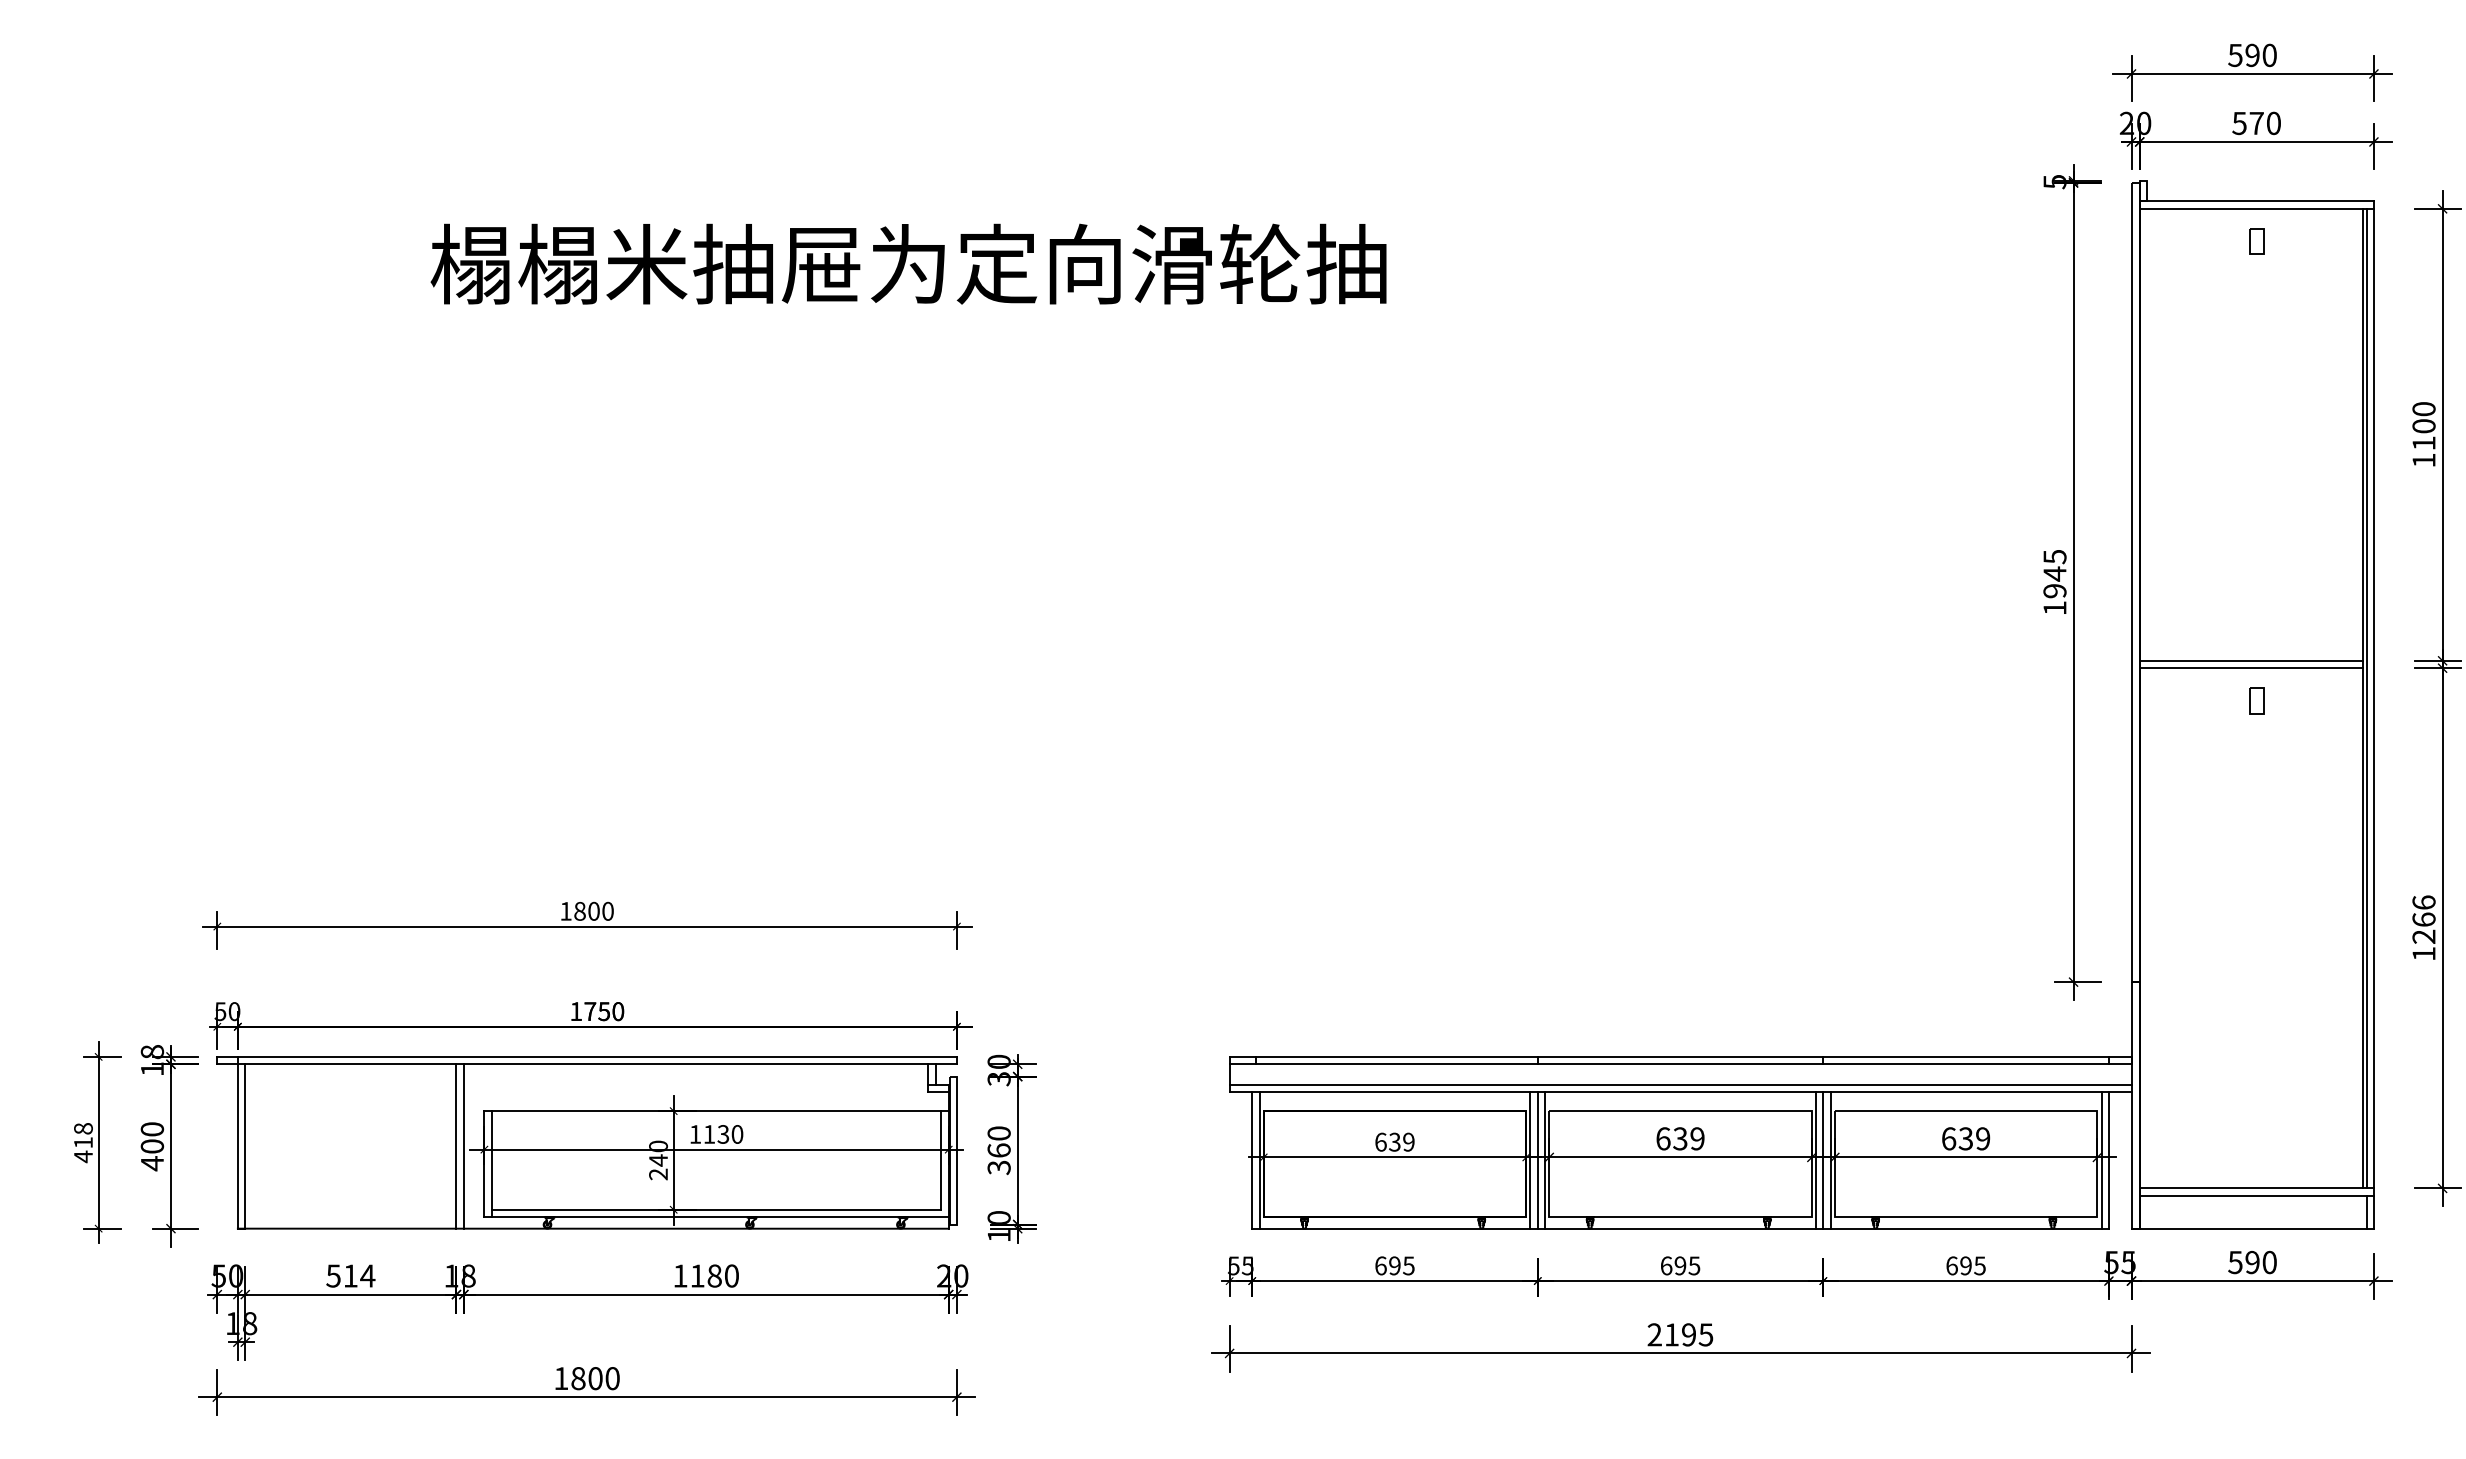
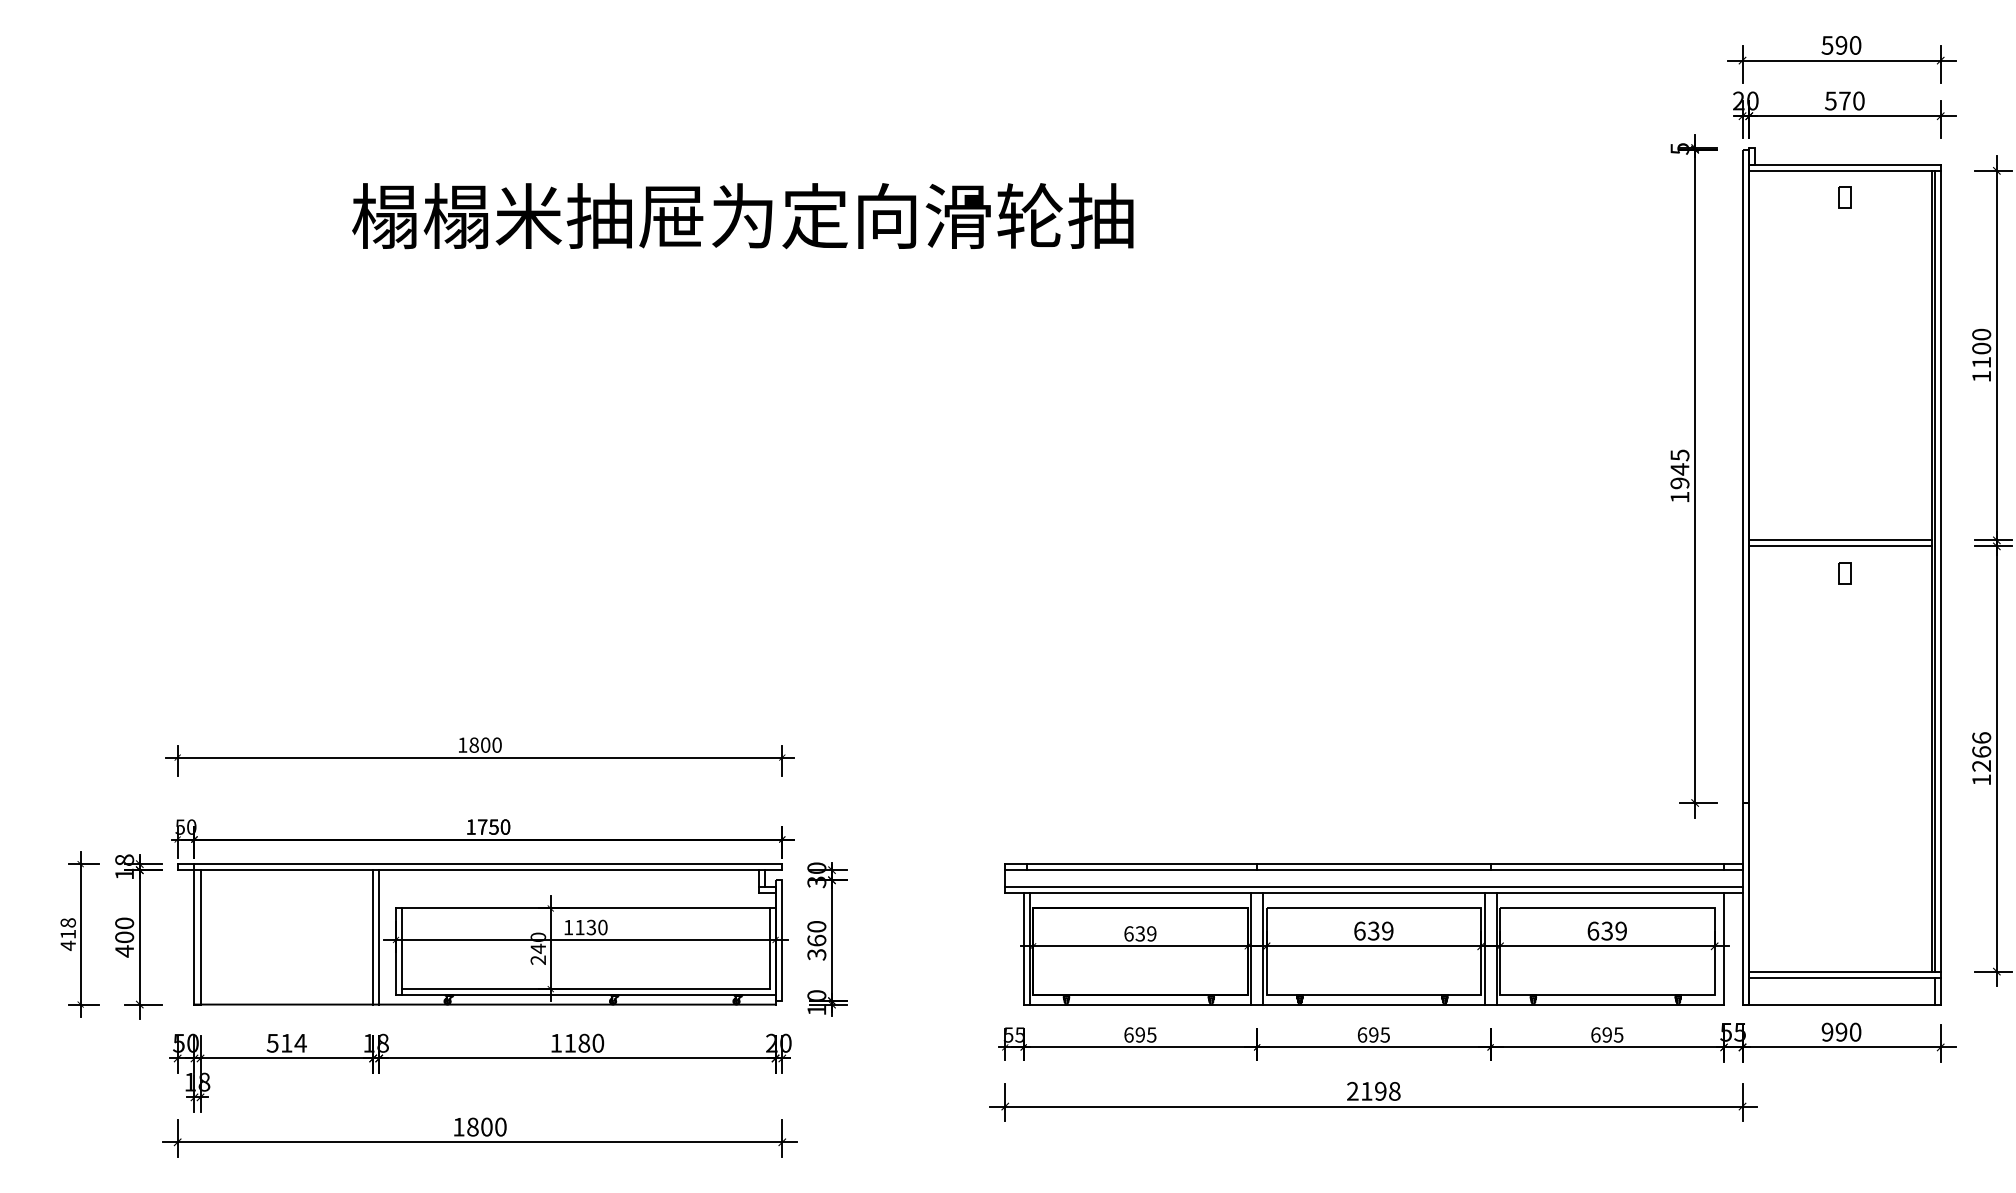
line: (1537, 1160) -> (1256, 948), removed
line: (1823, 1160) -> (1490, 948), removed
line: (2101, 1160) -> (1717, 948), removed
text: (2235, 1262) -> (1827, 1032), 590 -> 990
text: (1705, 1334) -> (1394, 1091), 2195 -> 2198

